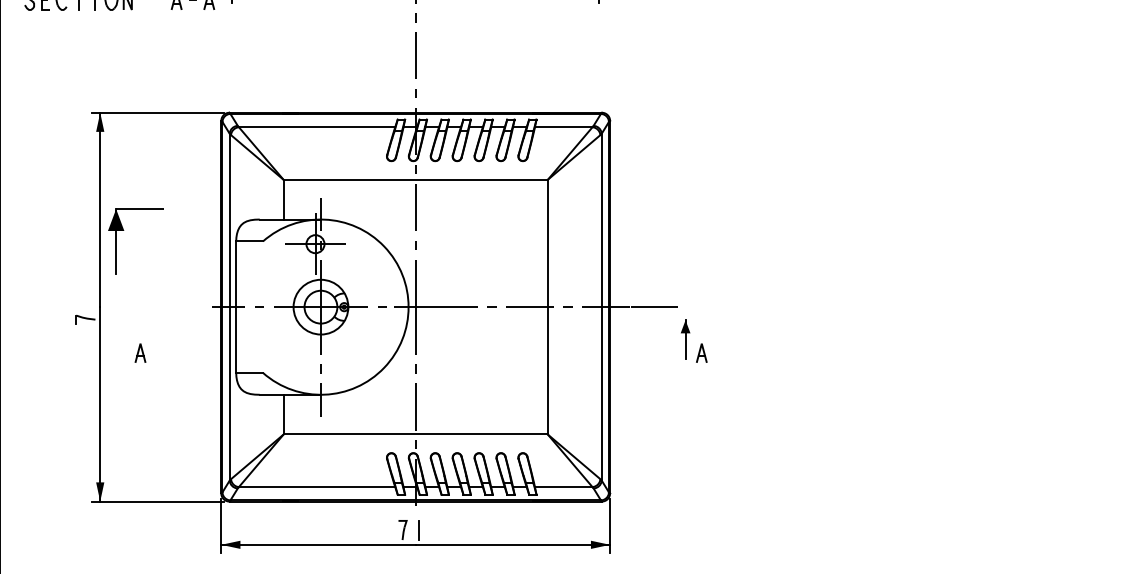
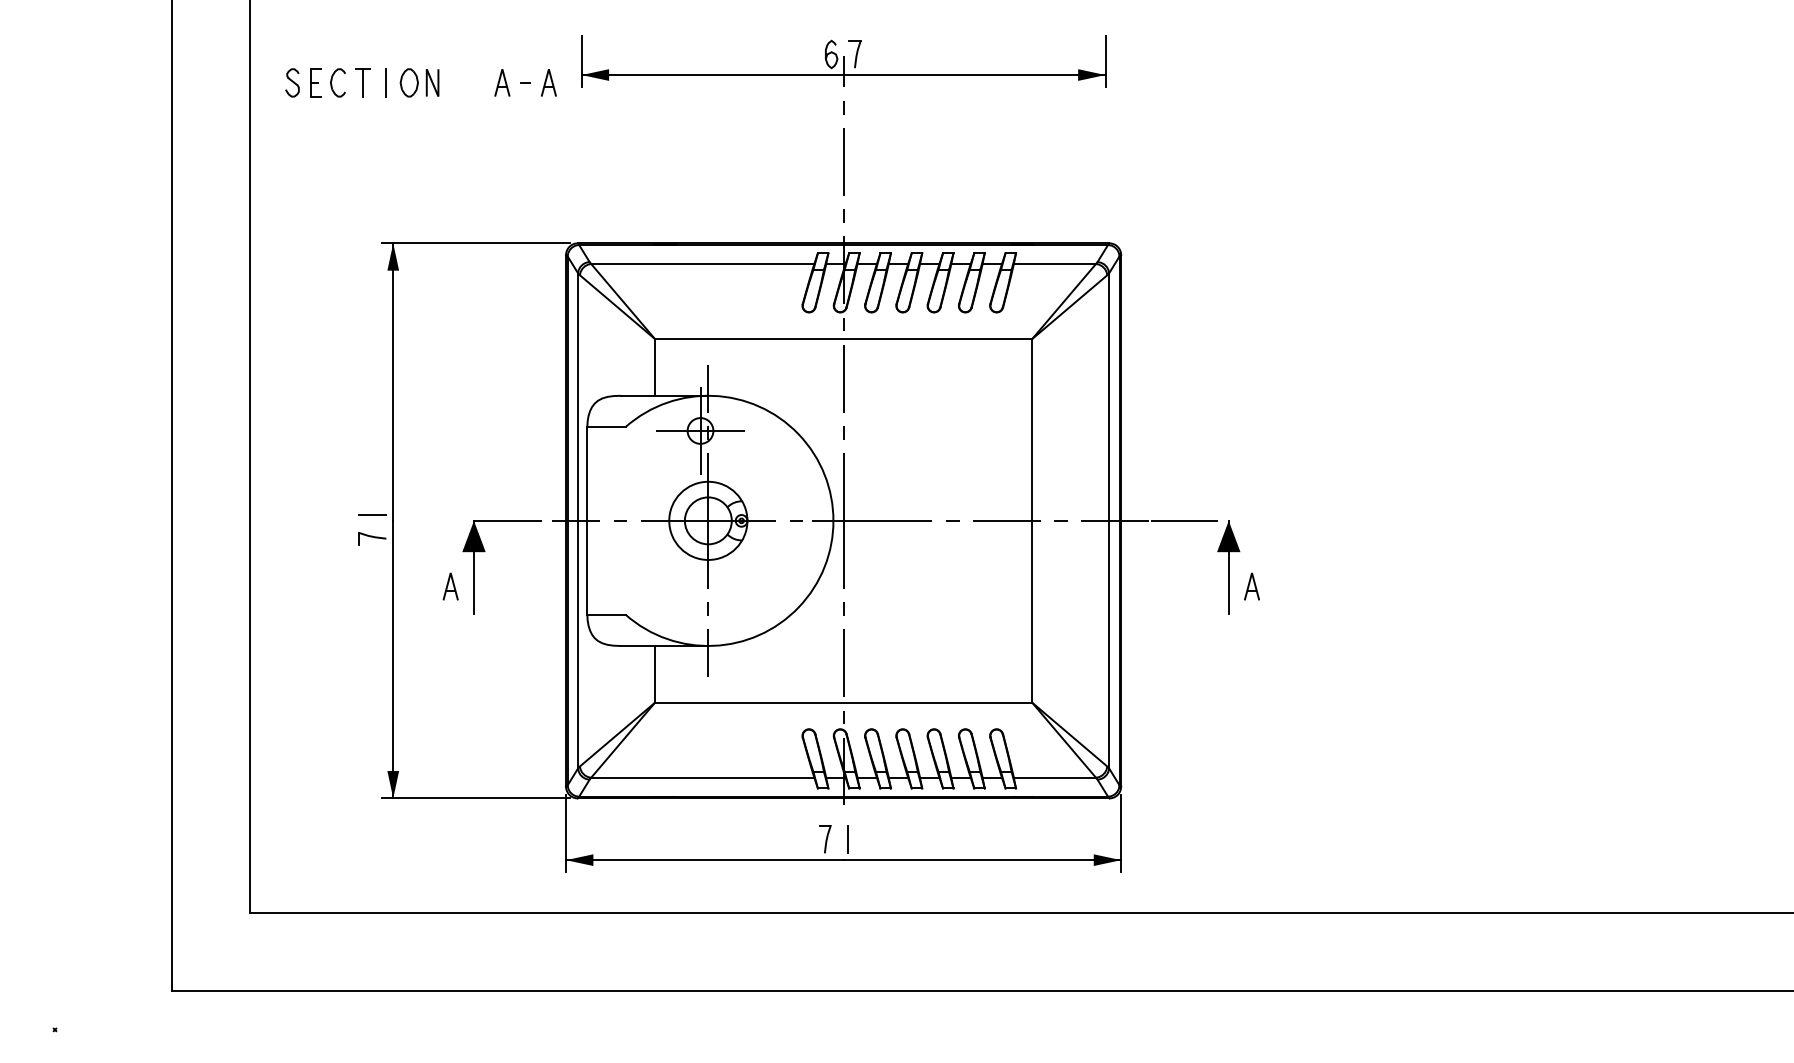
part: (124, 230) -> (485, 551), moved
line: (85, 303) -> (372, 515), added
part: (685, 339) -> (1228, 567), size x1.67

